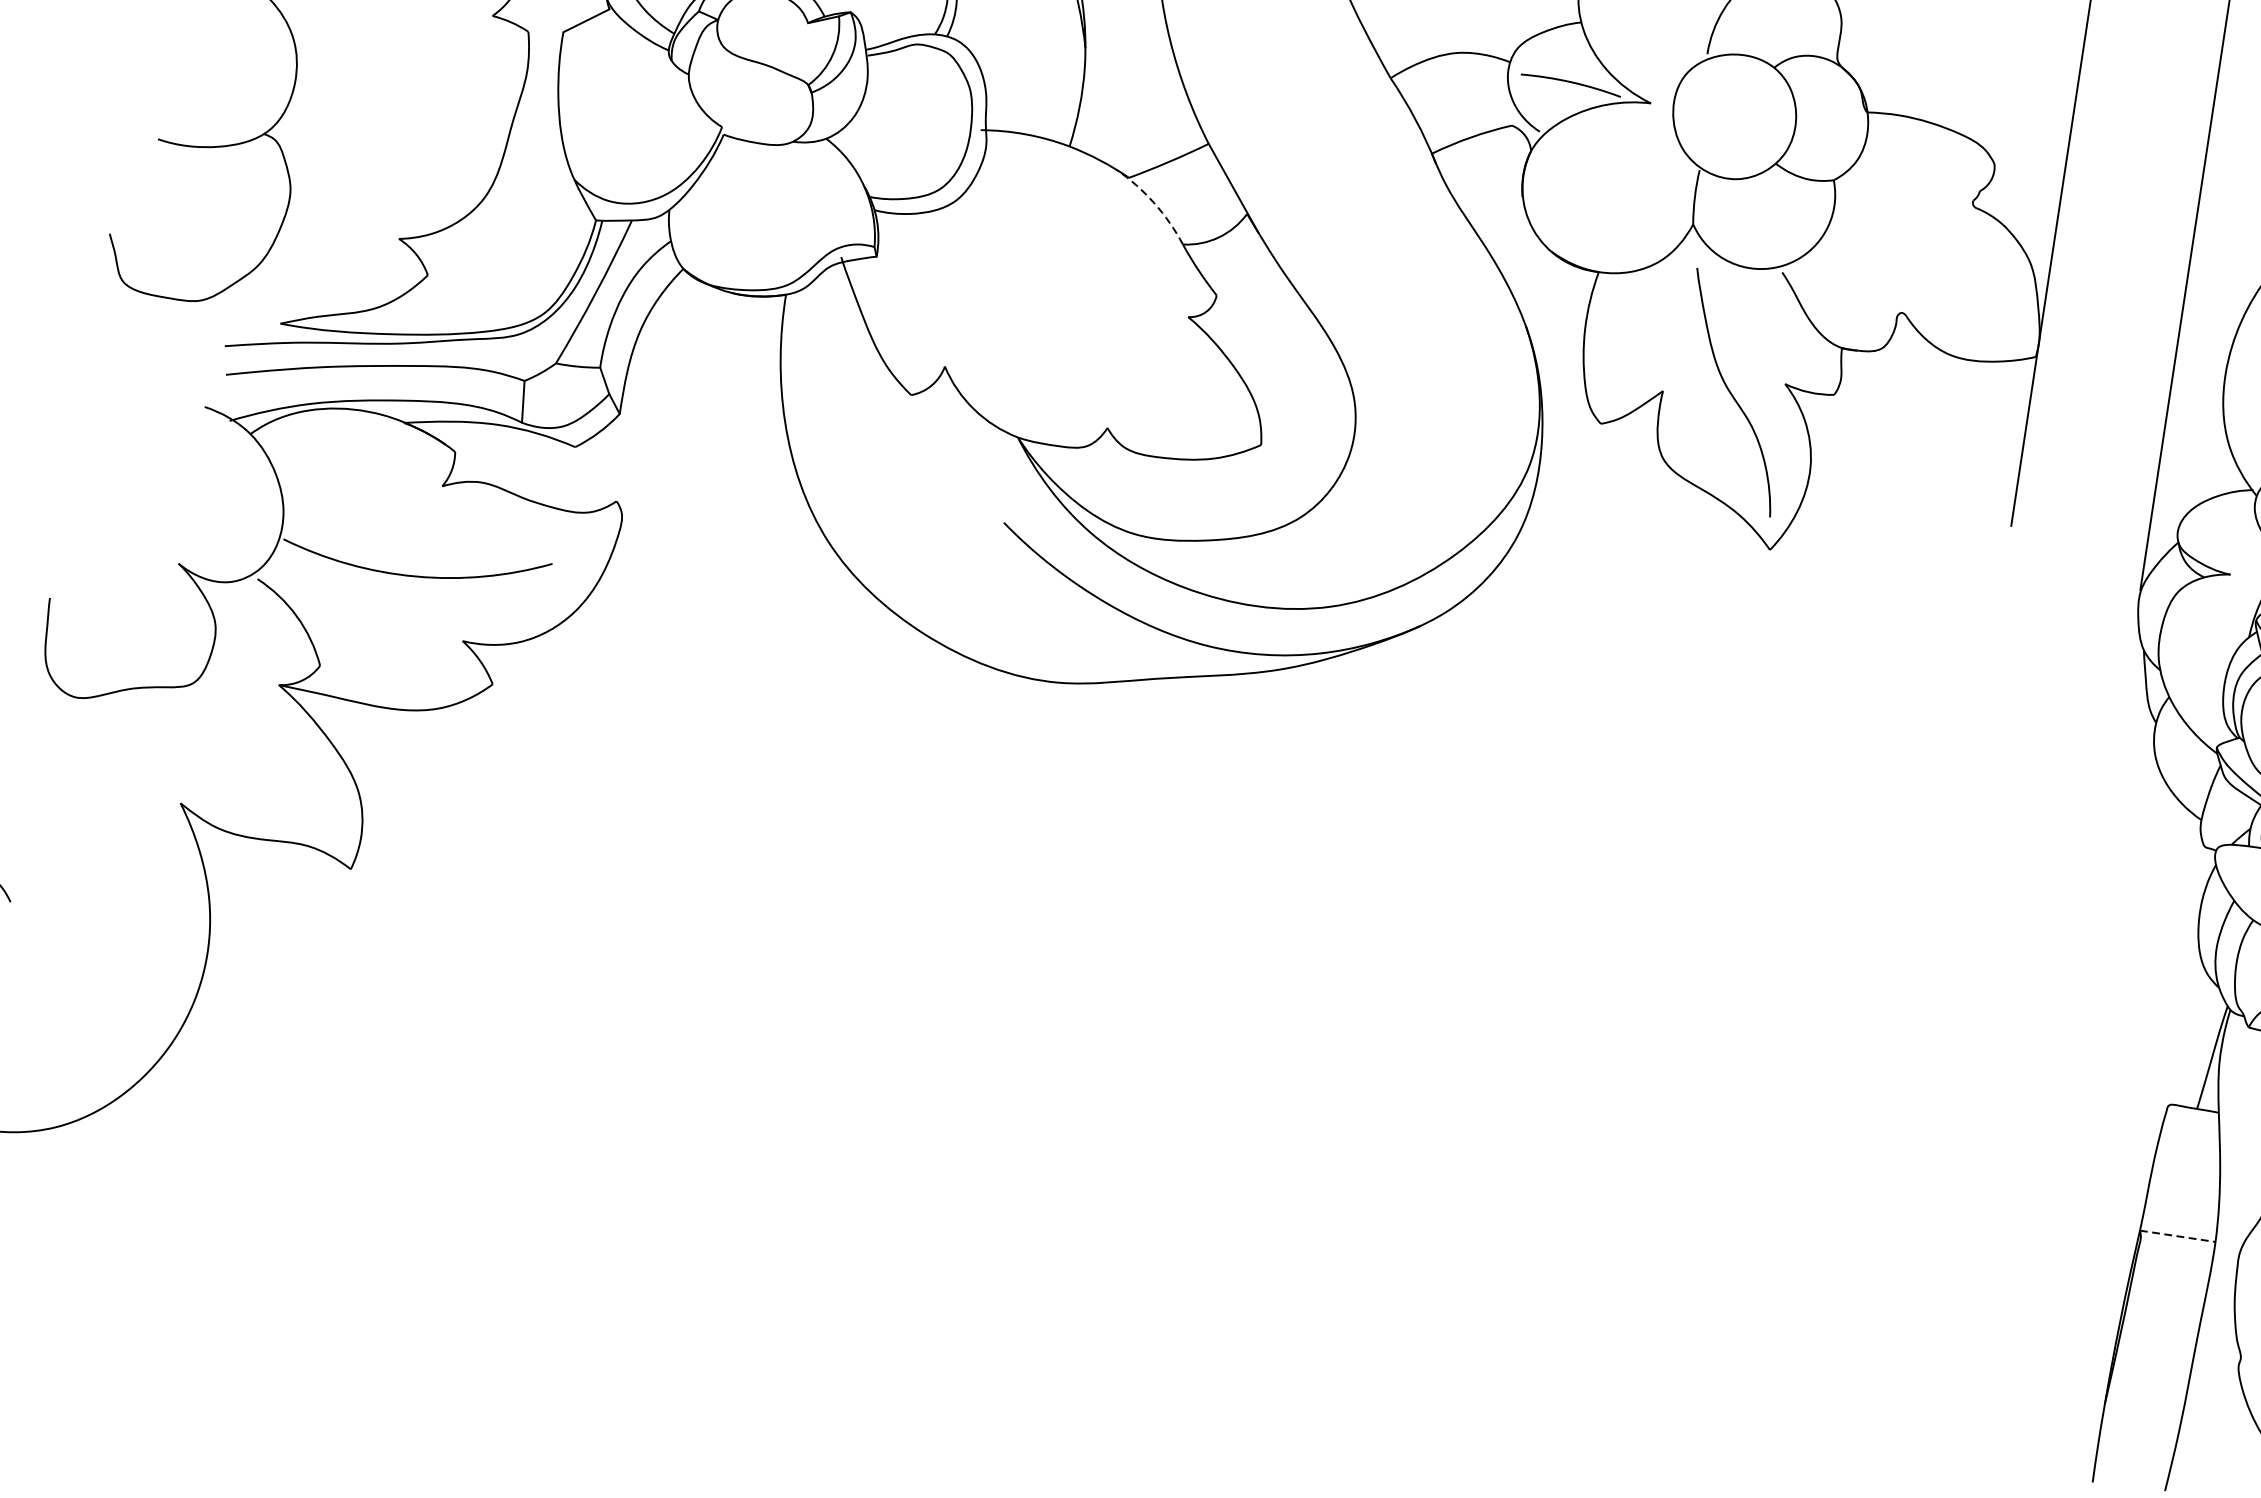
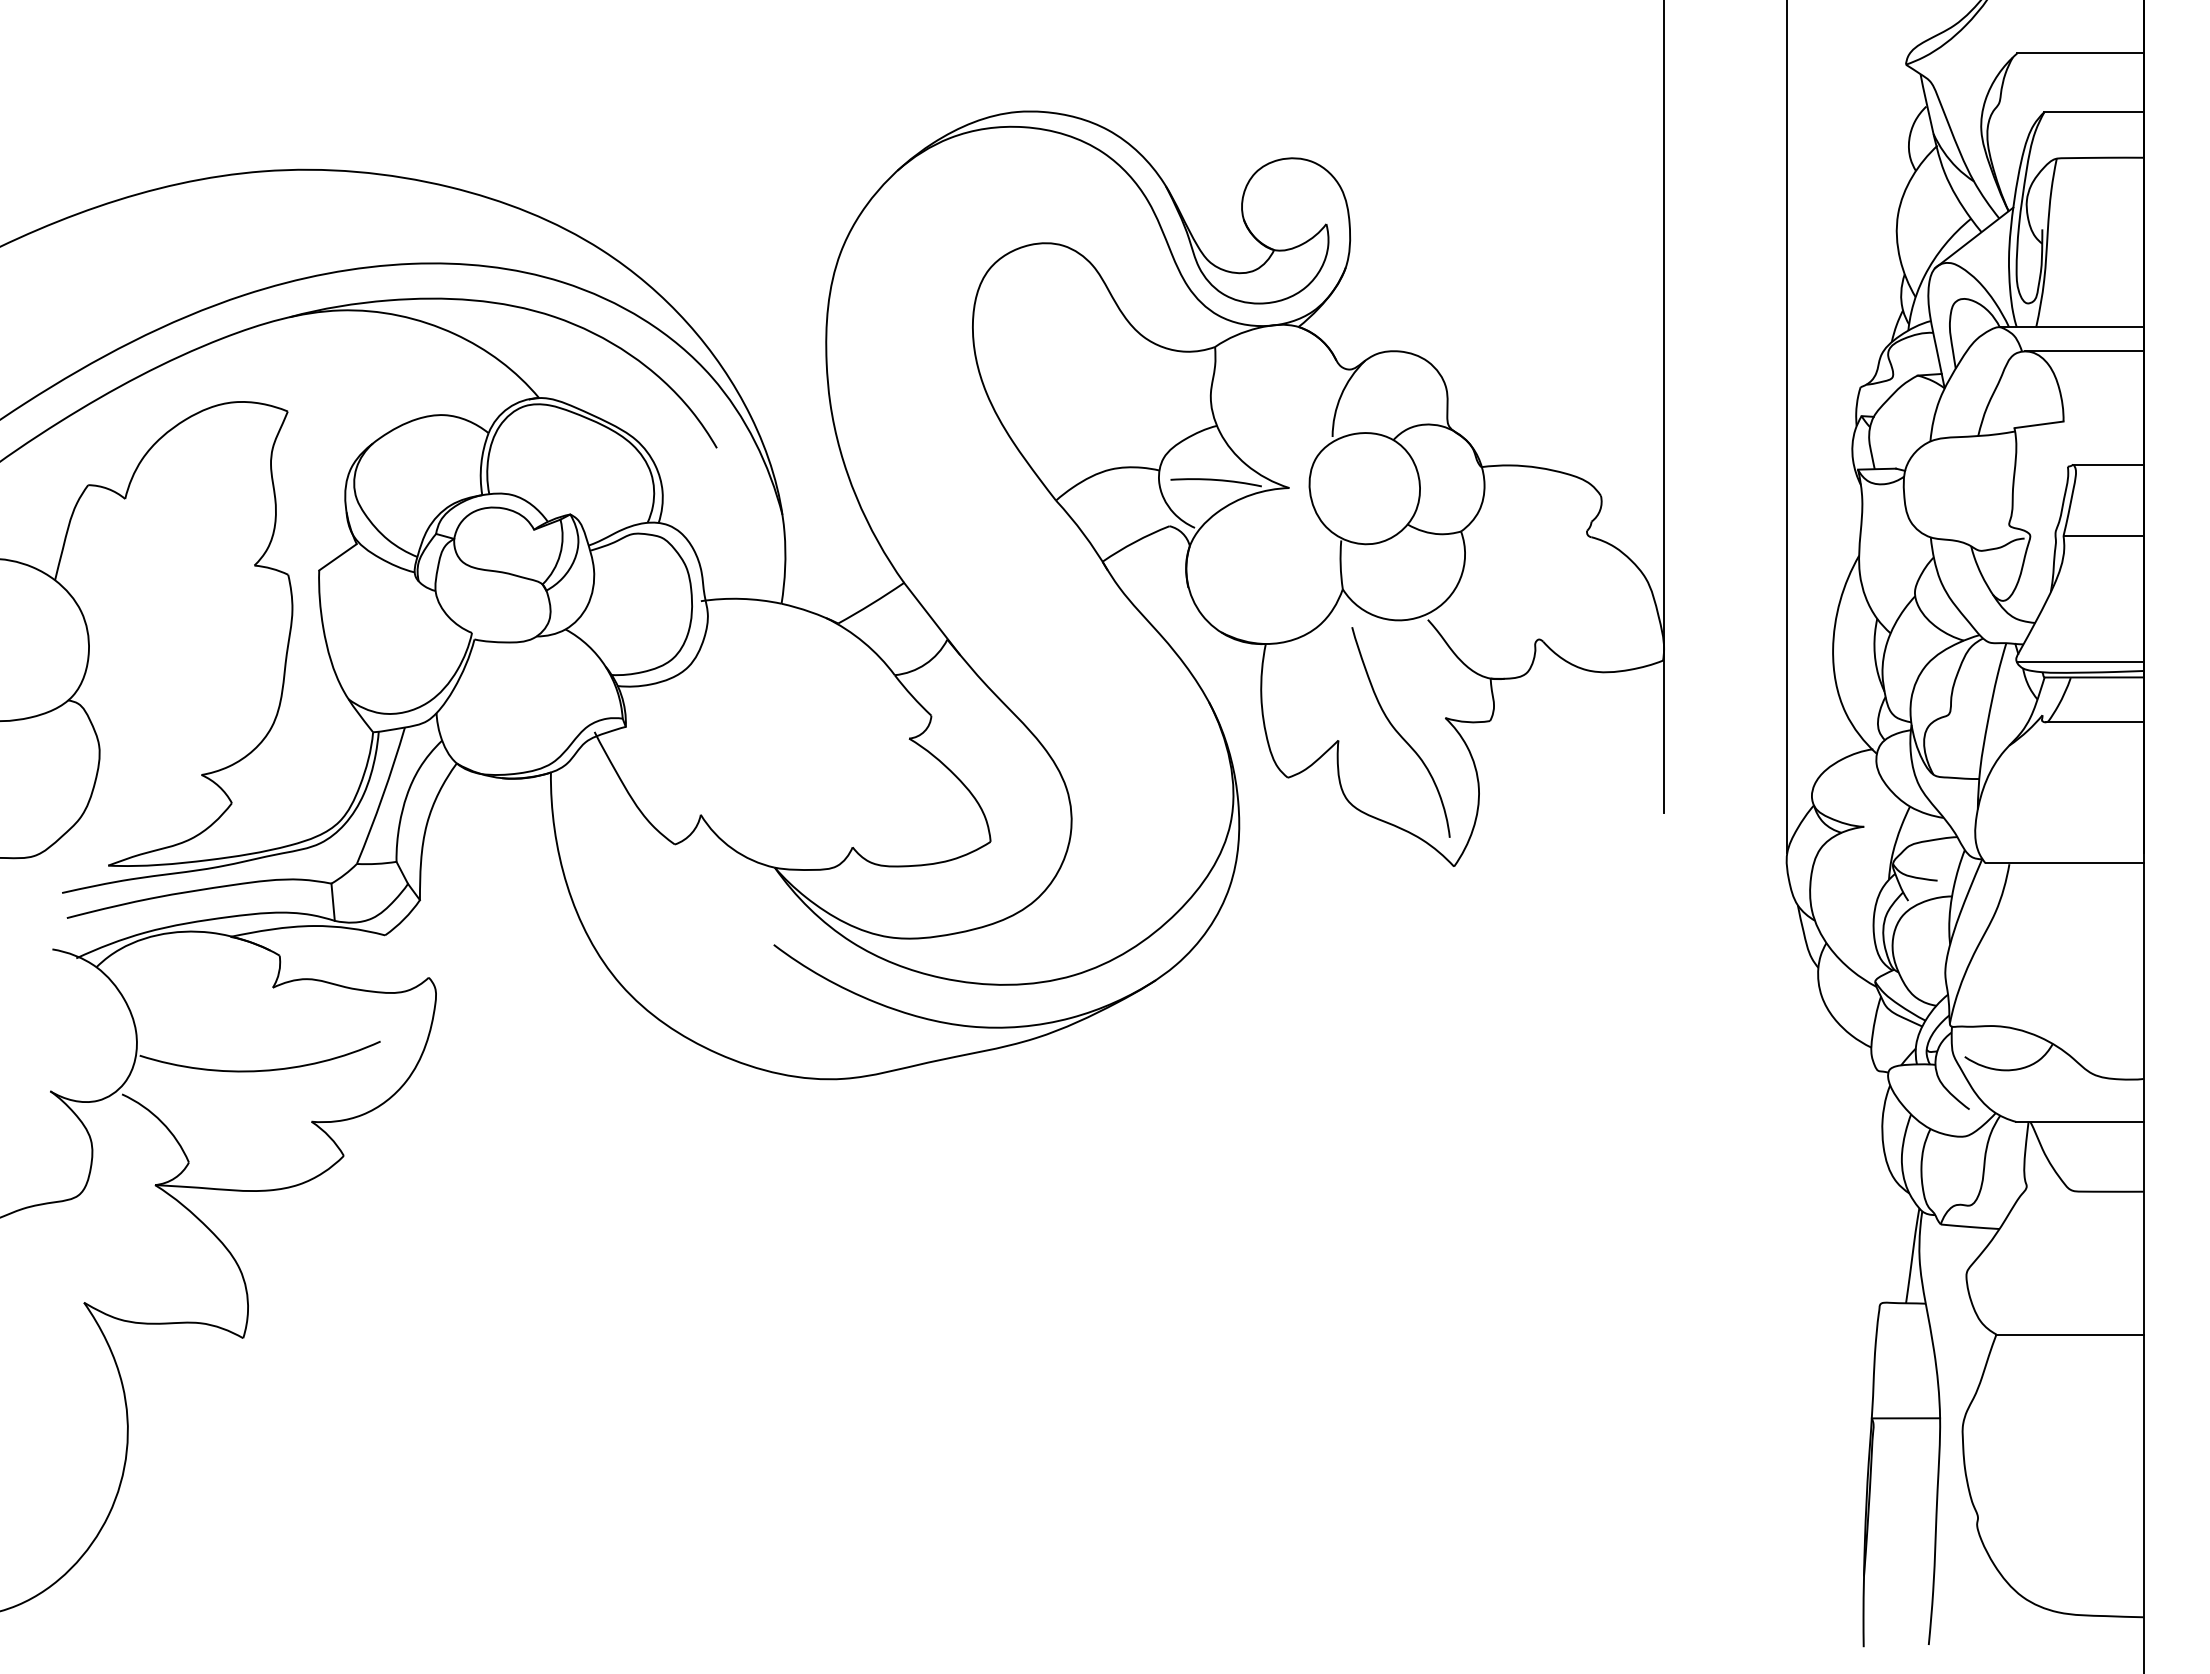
arc: (1153, 203) -> (863, 642), dashed -> solid
line: (2178, 1236) -> (1906, 1418), dashed -> solid

